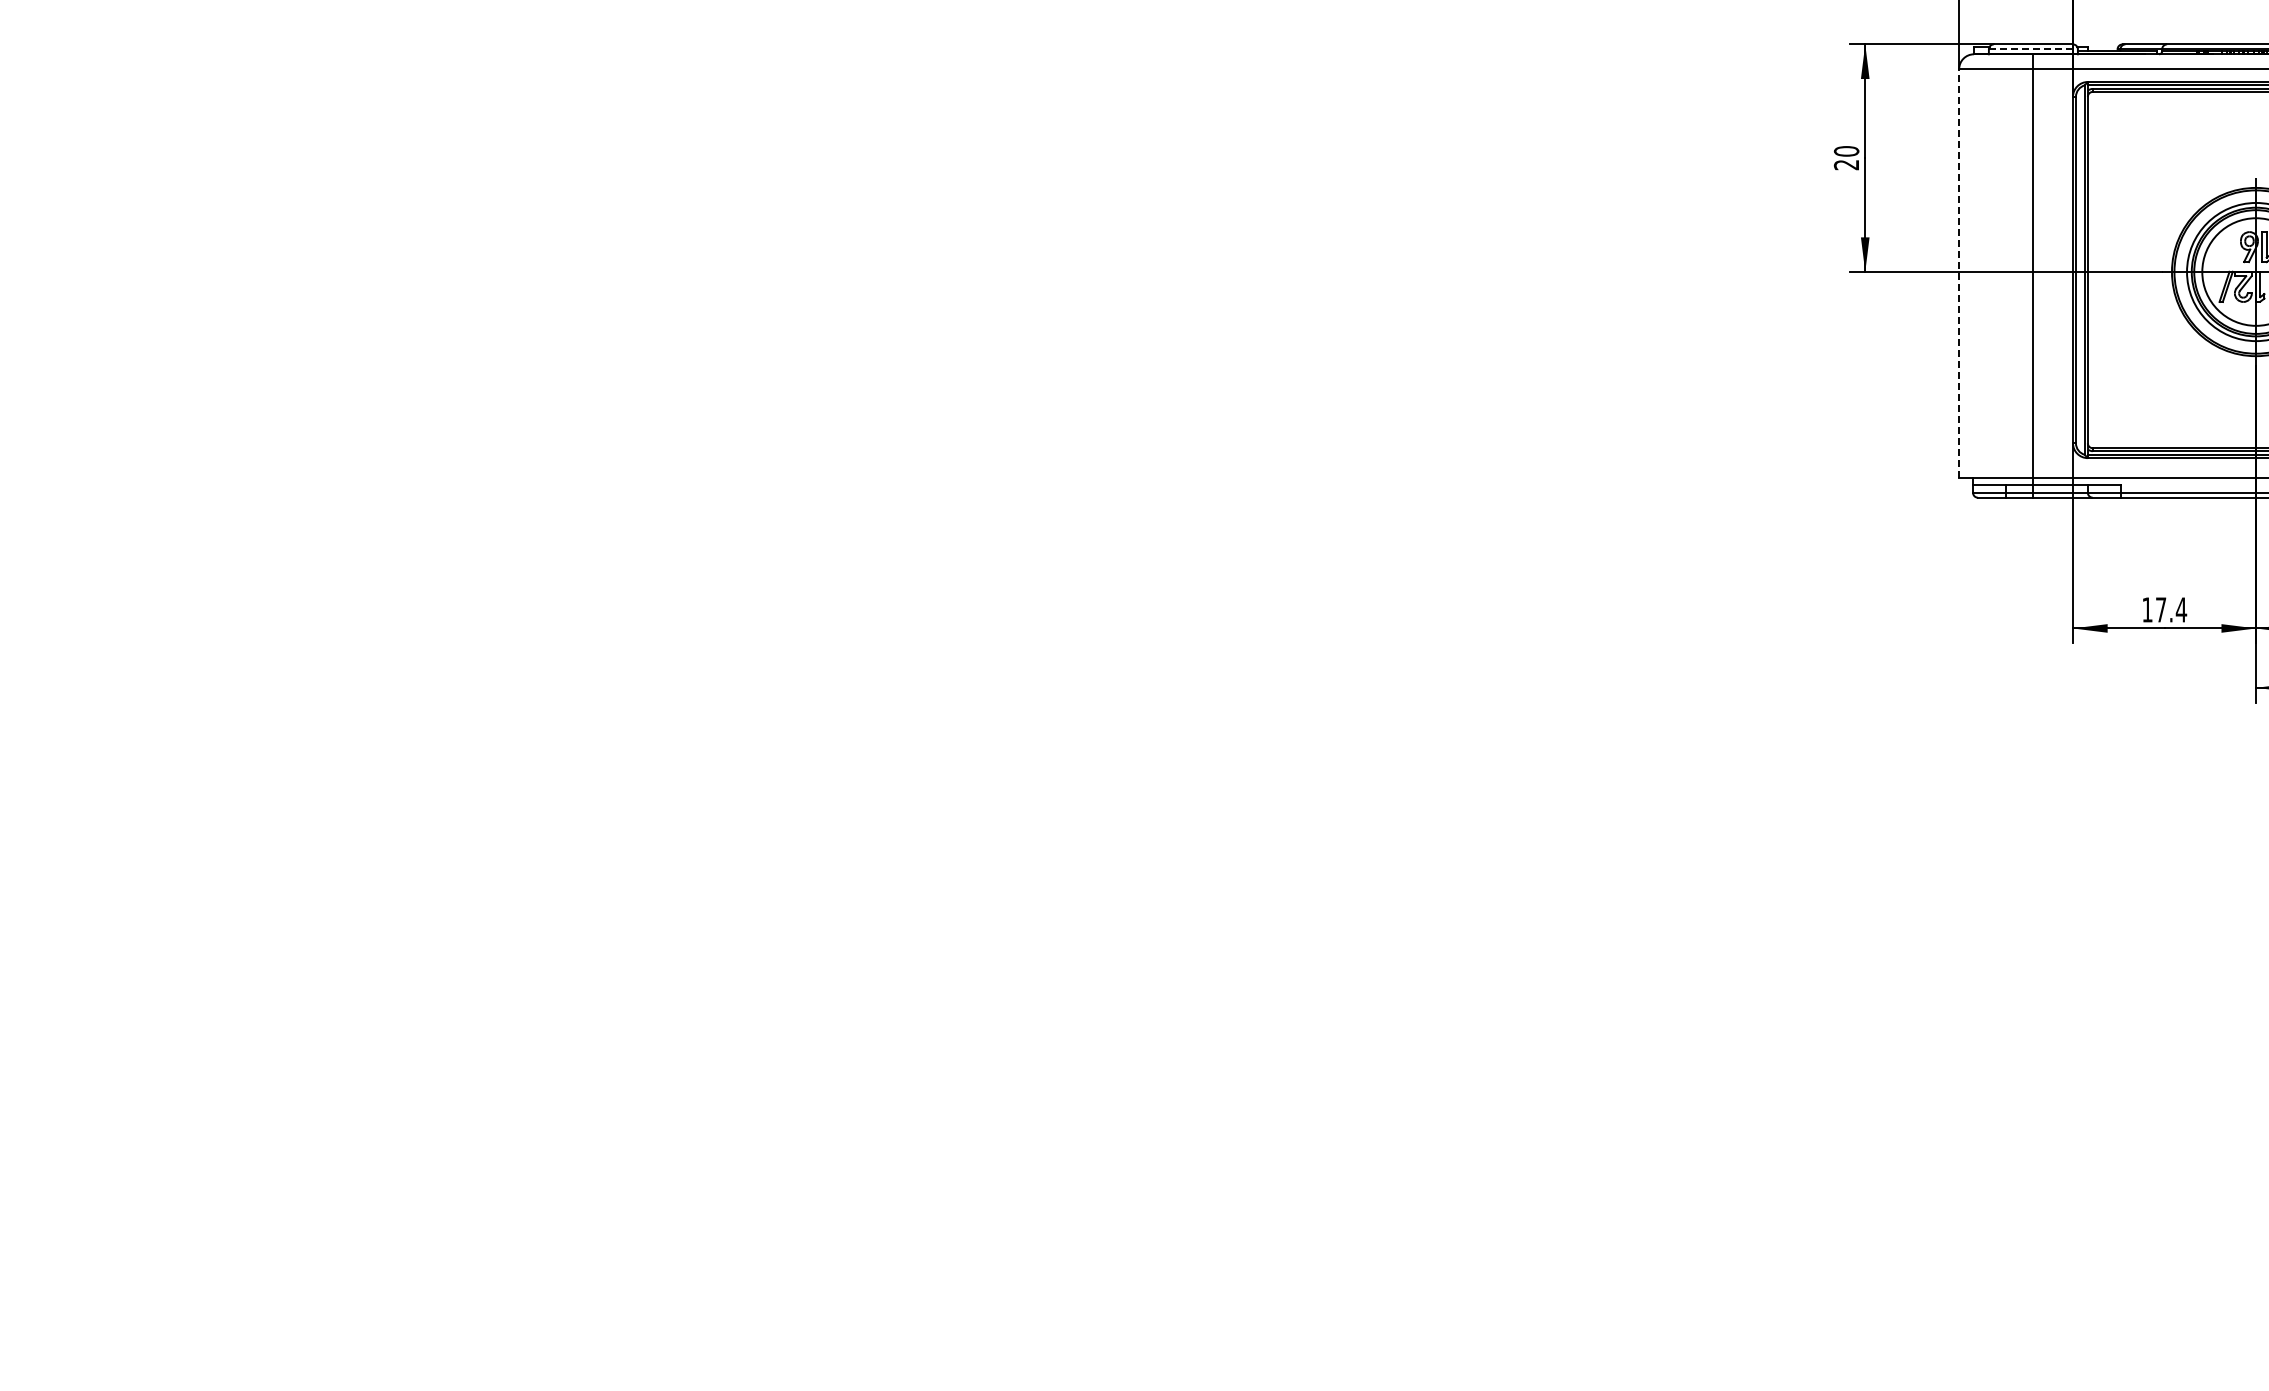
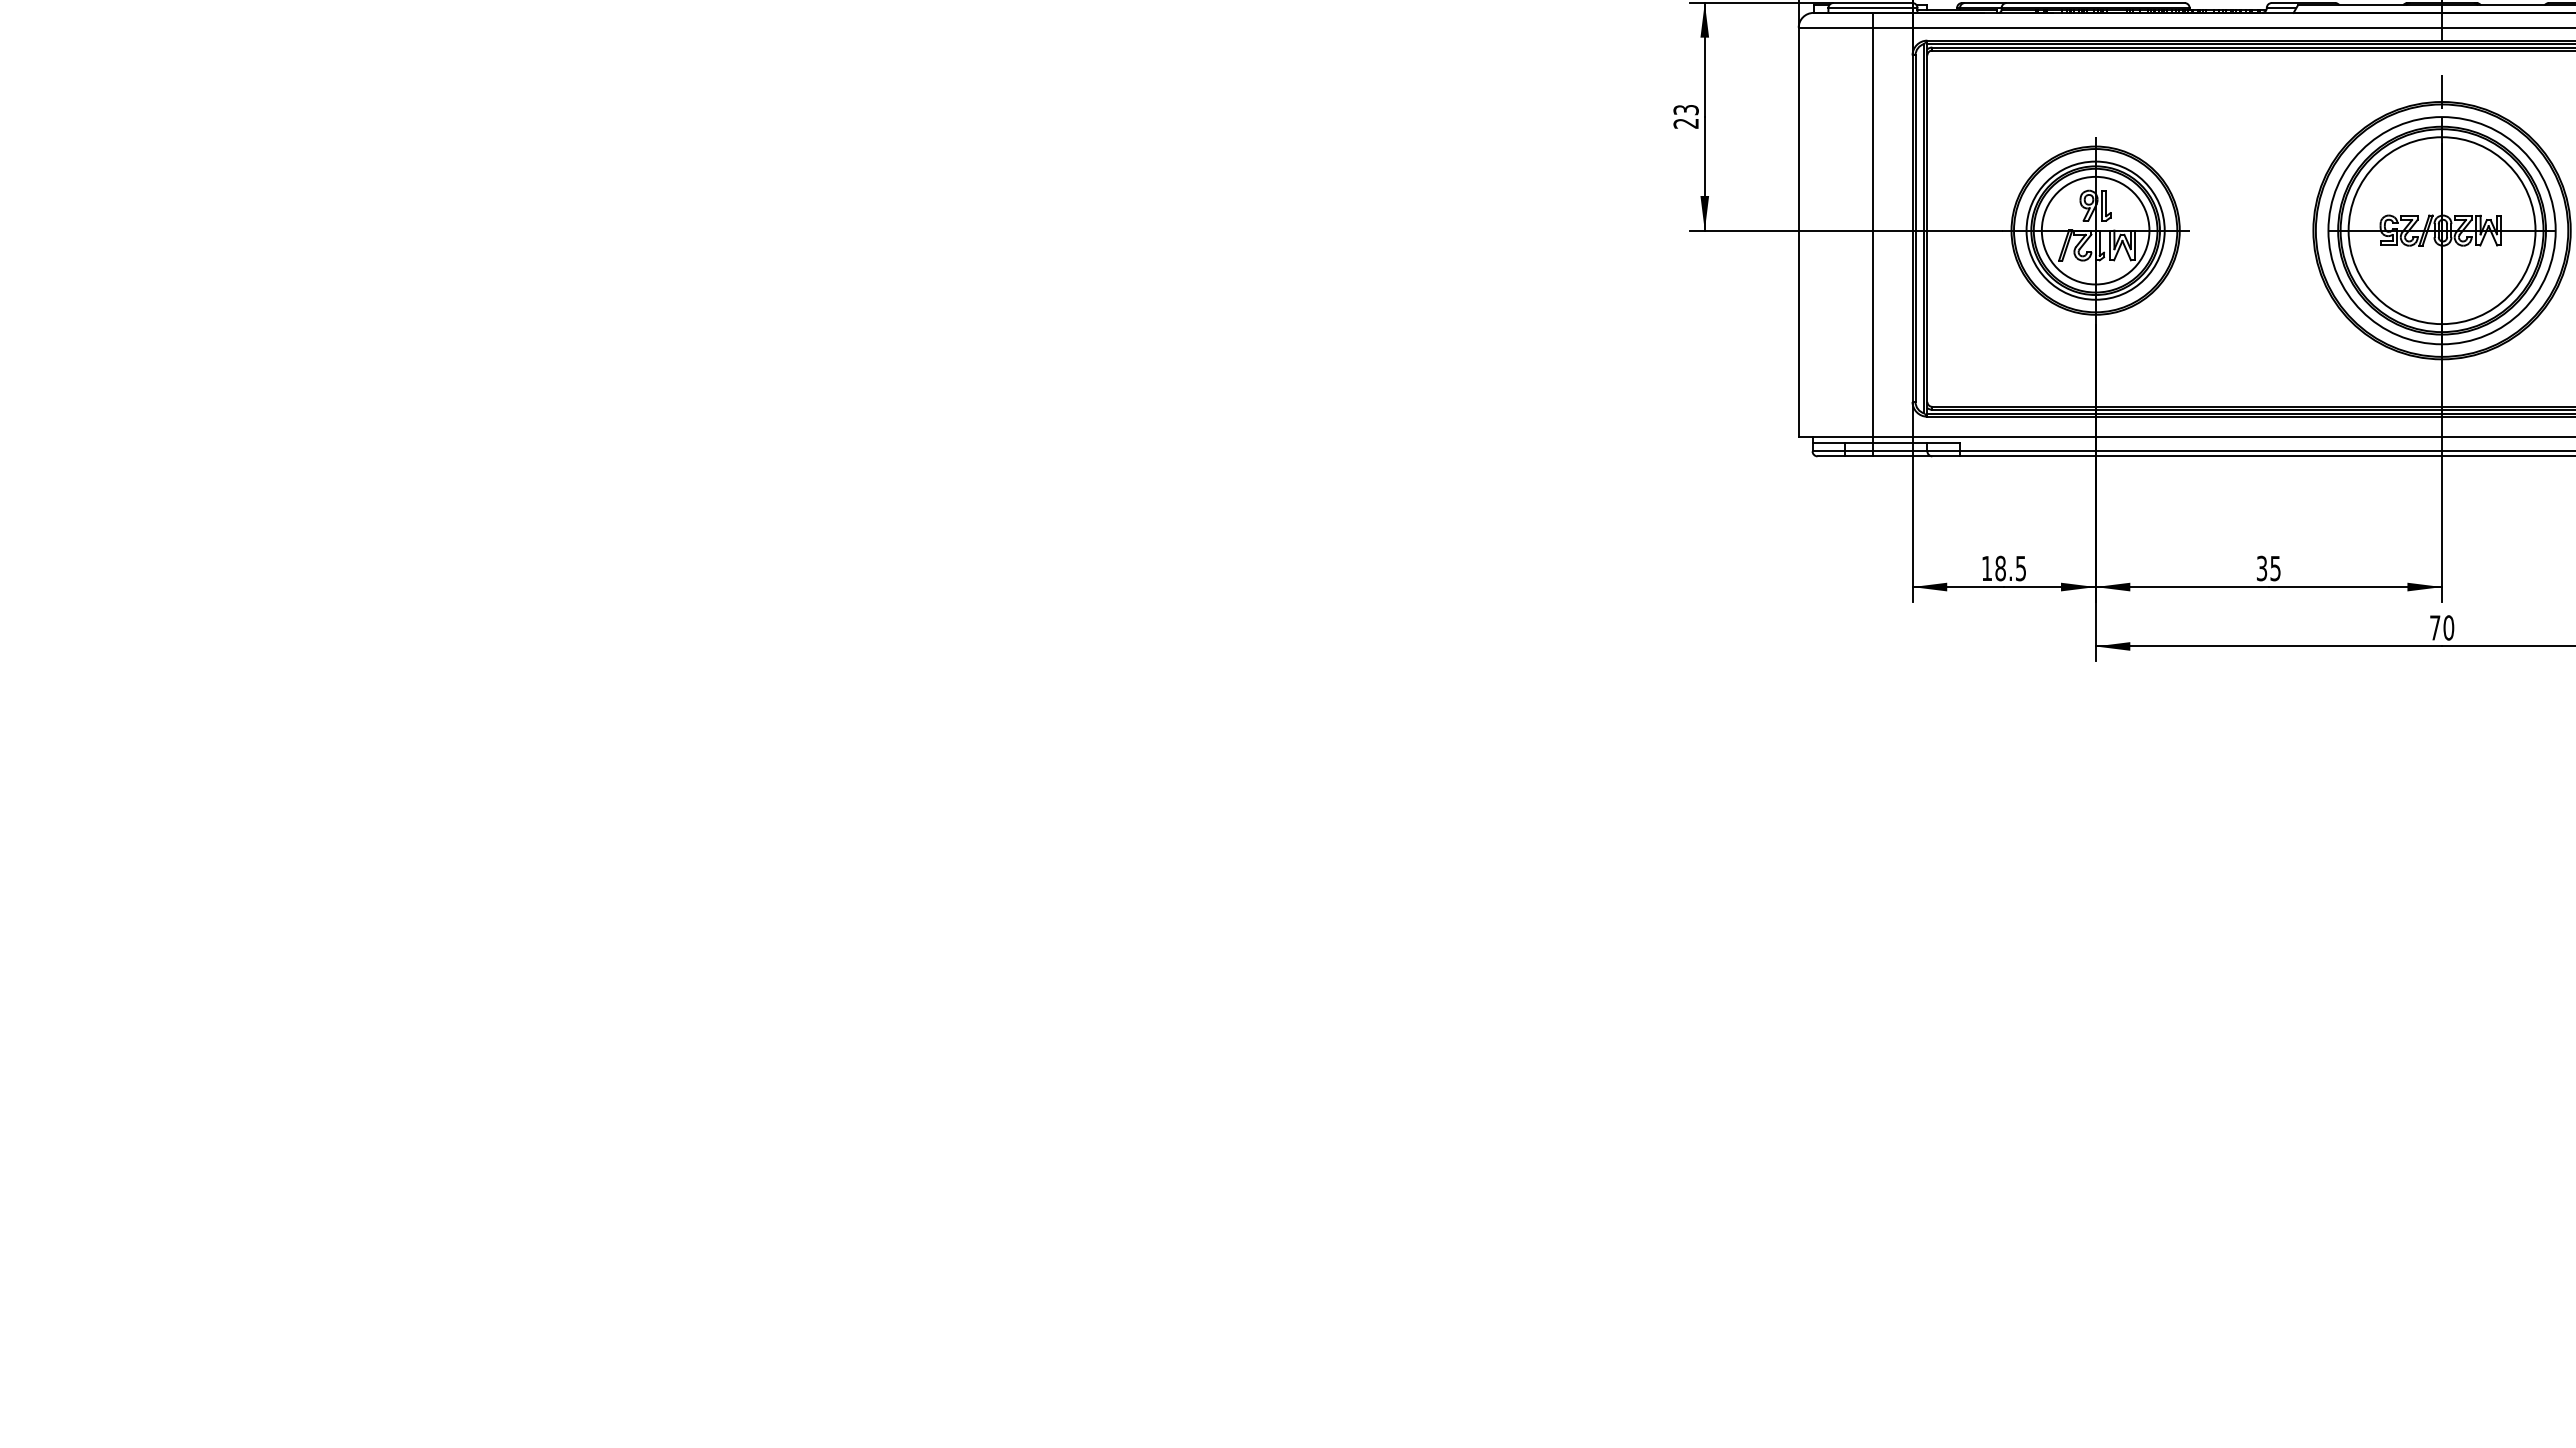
line: (2033, 48) -> (1873, 7), dashed -> solid
text: (1845, 150) -> (1685, 109), 20 -> 23
line: (1958, 272) -> (1798, 231), dashed -> solid
text: (2170, 609) -> (2010, 568), 17.4 -> 18.5

